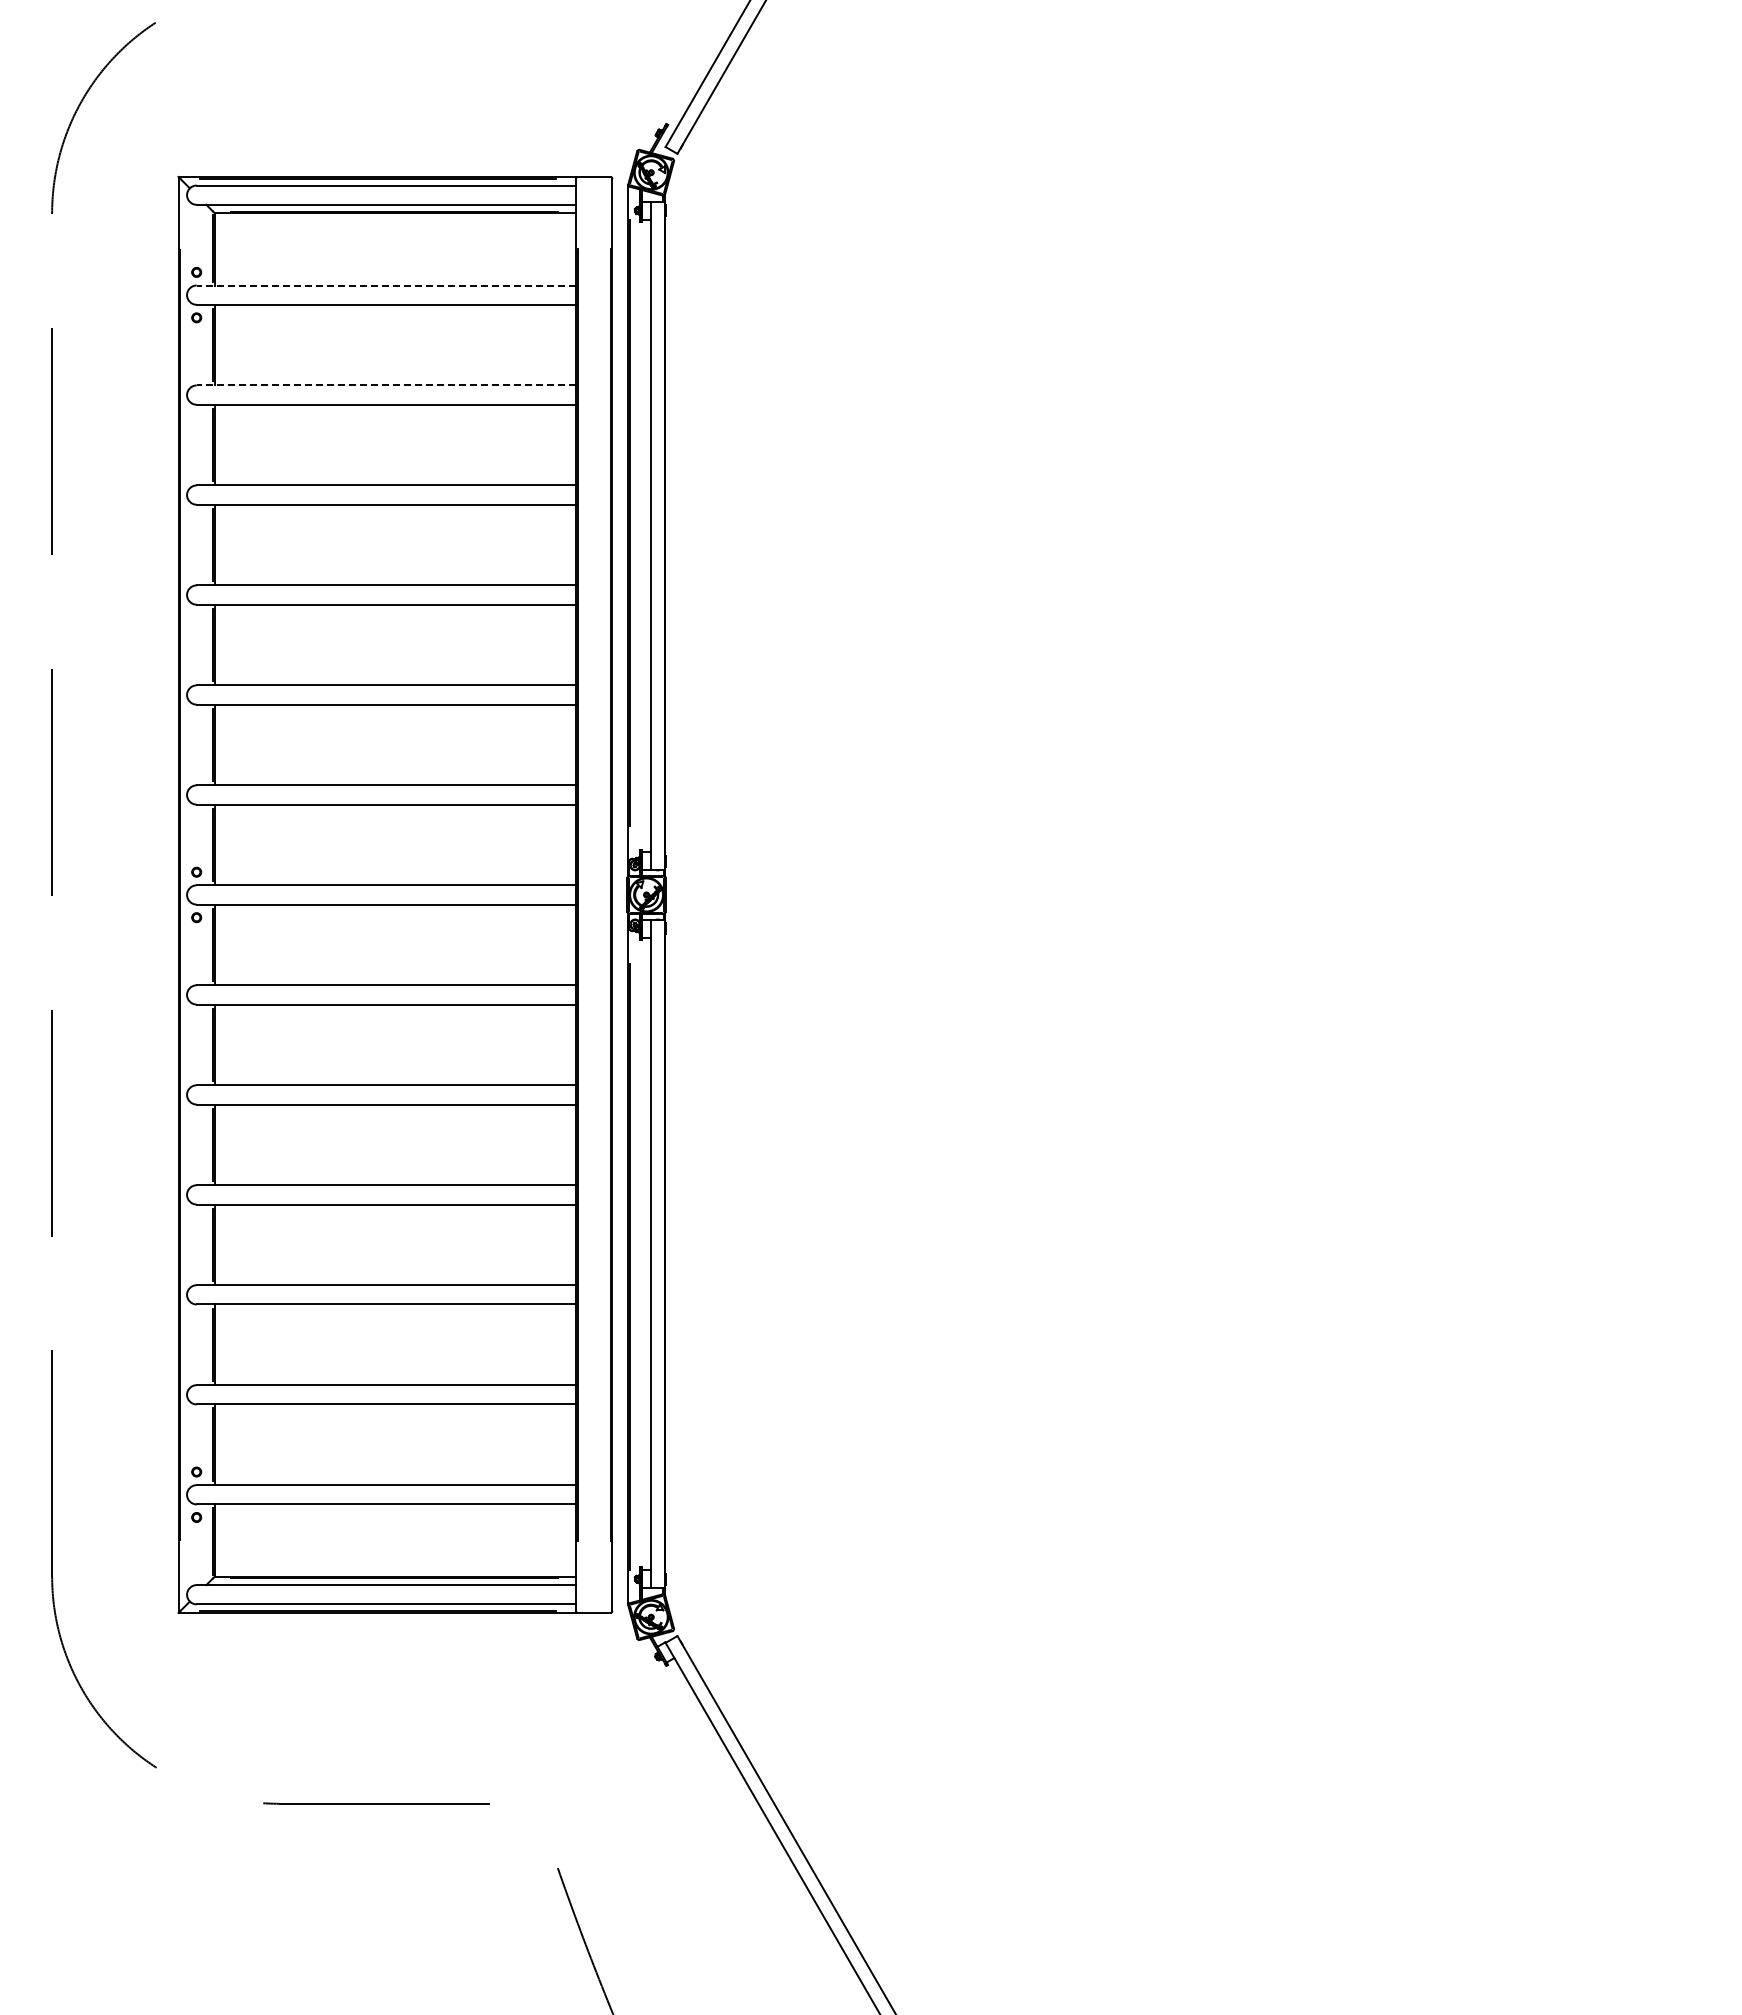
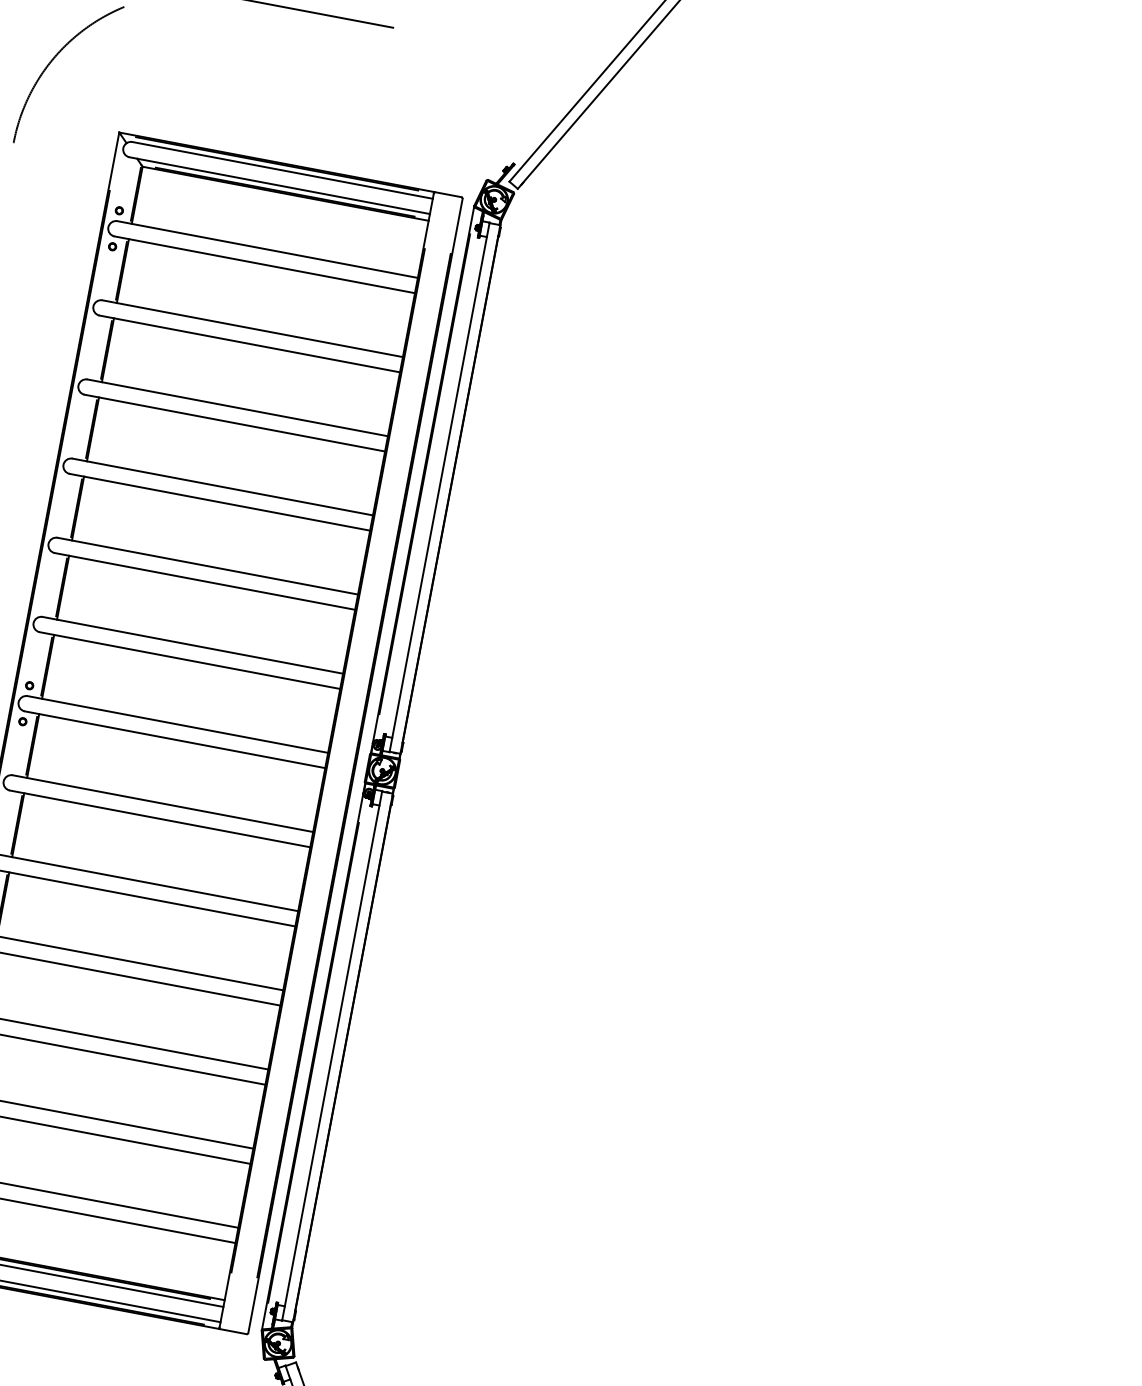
line: (386, 285) -> (267, 249), dashed -> solid
line: (386, 385) -> (252, 328), dashed -> solid

